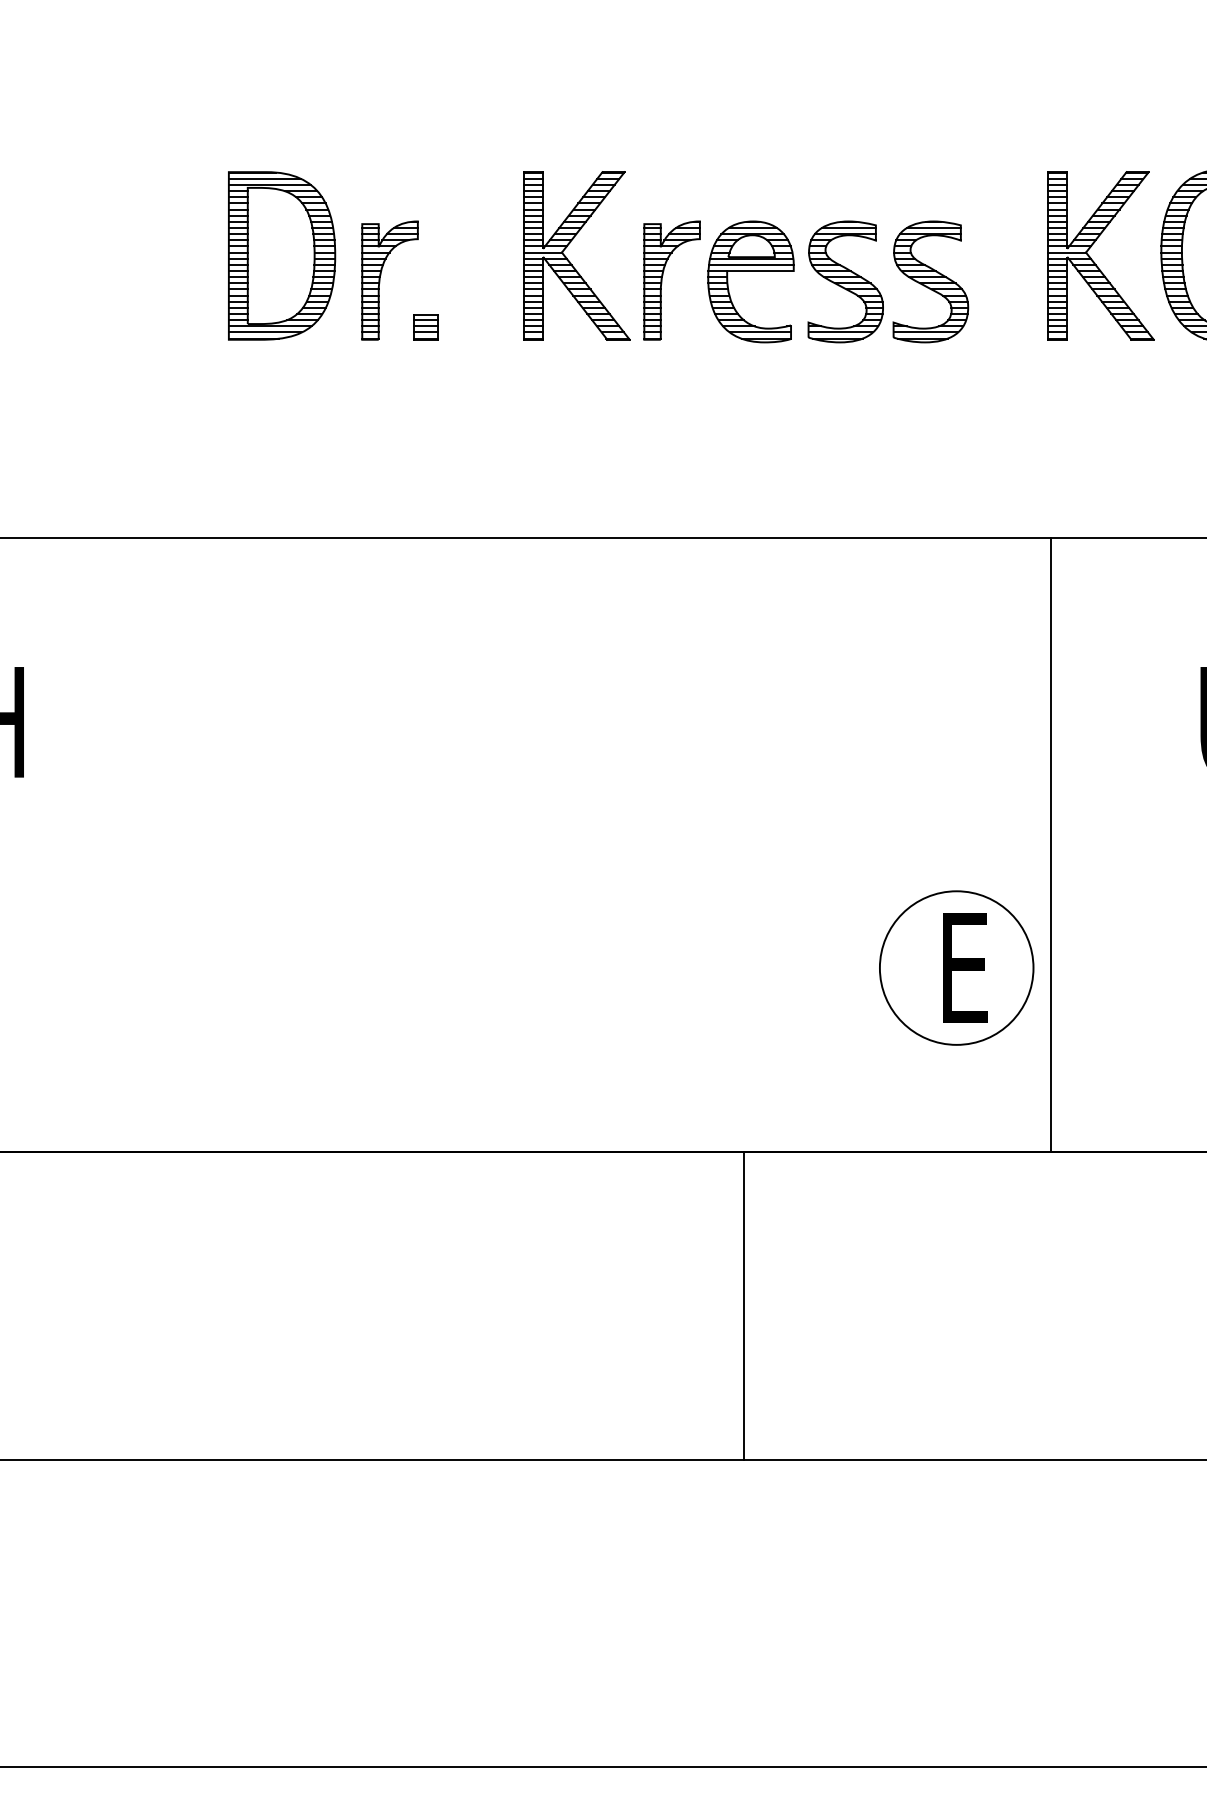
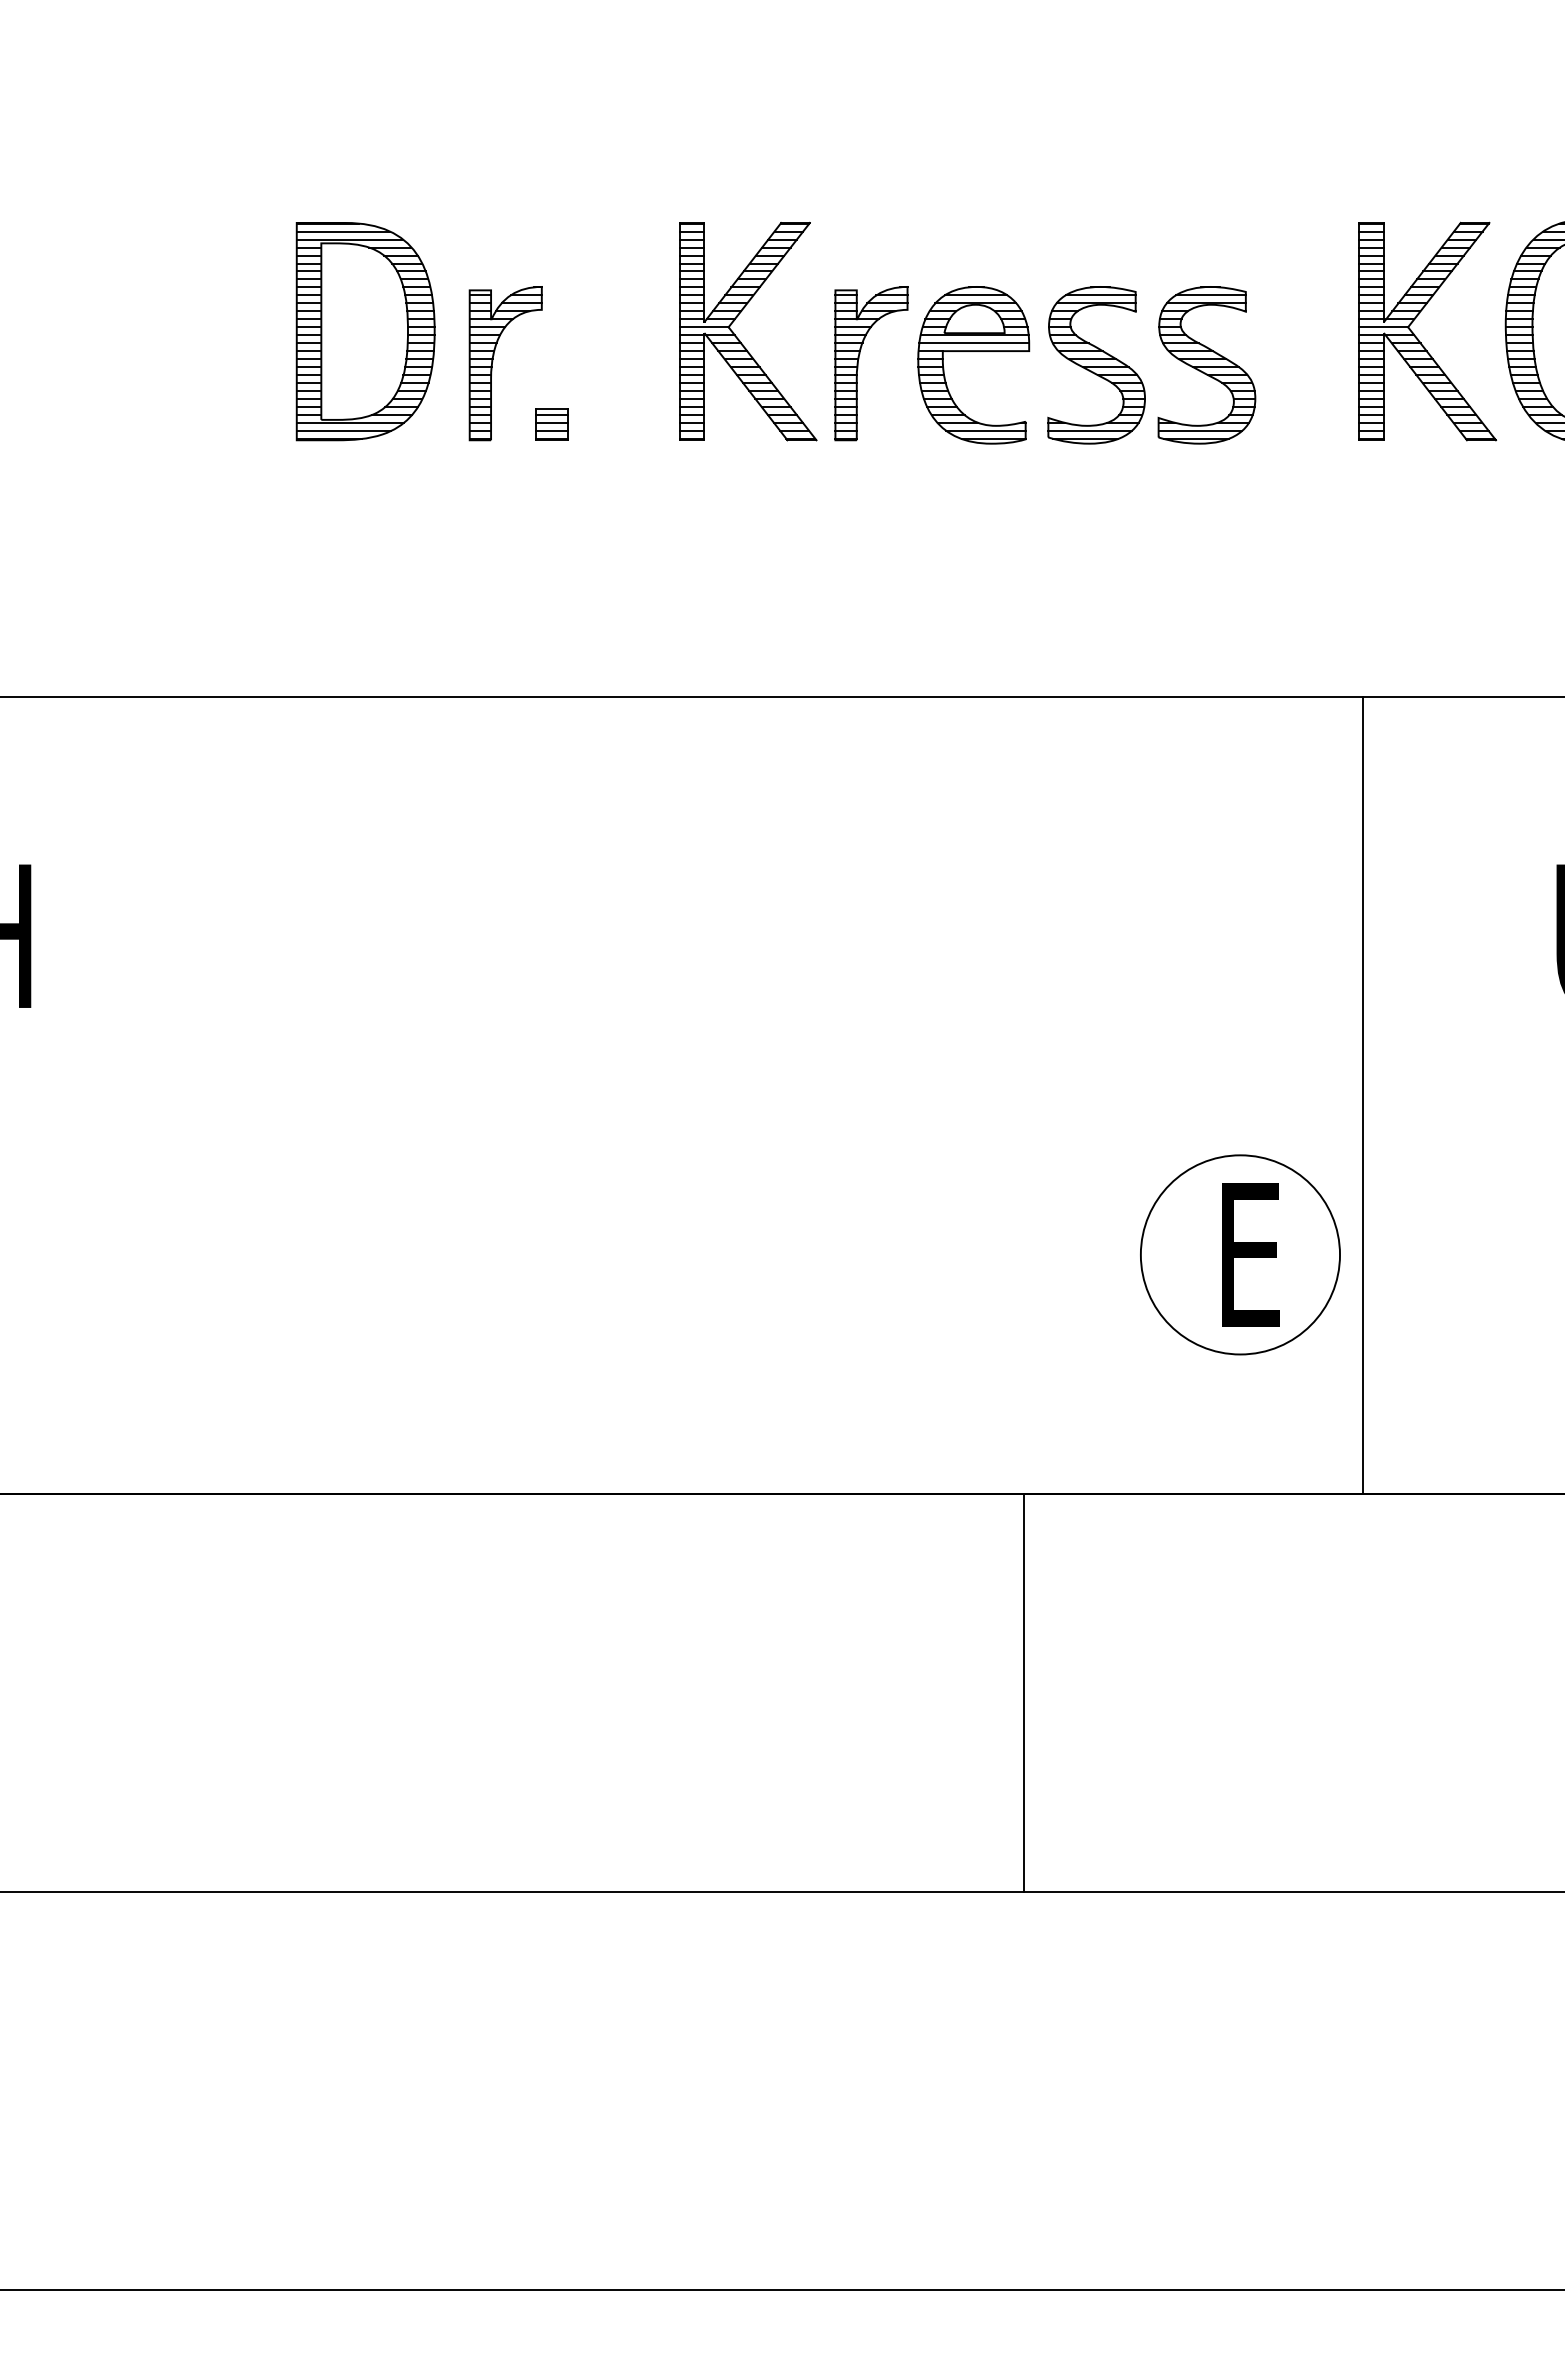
line: (743, 1305) -> (1023, 1692), moved

